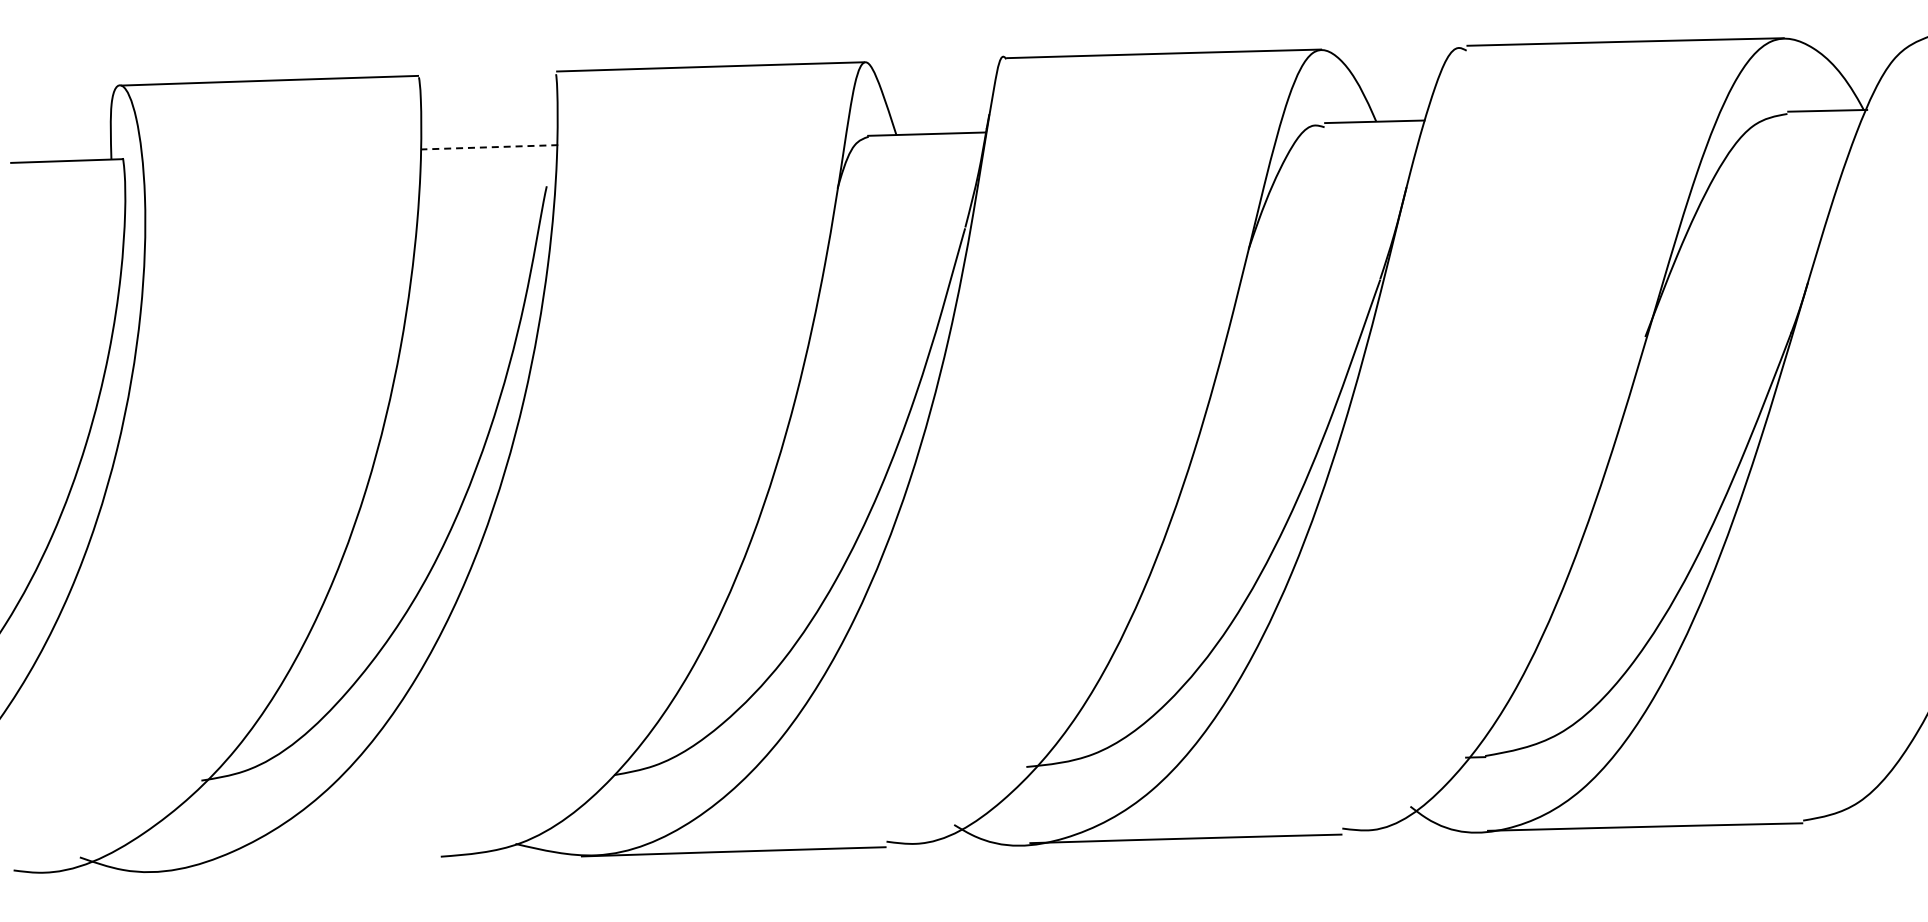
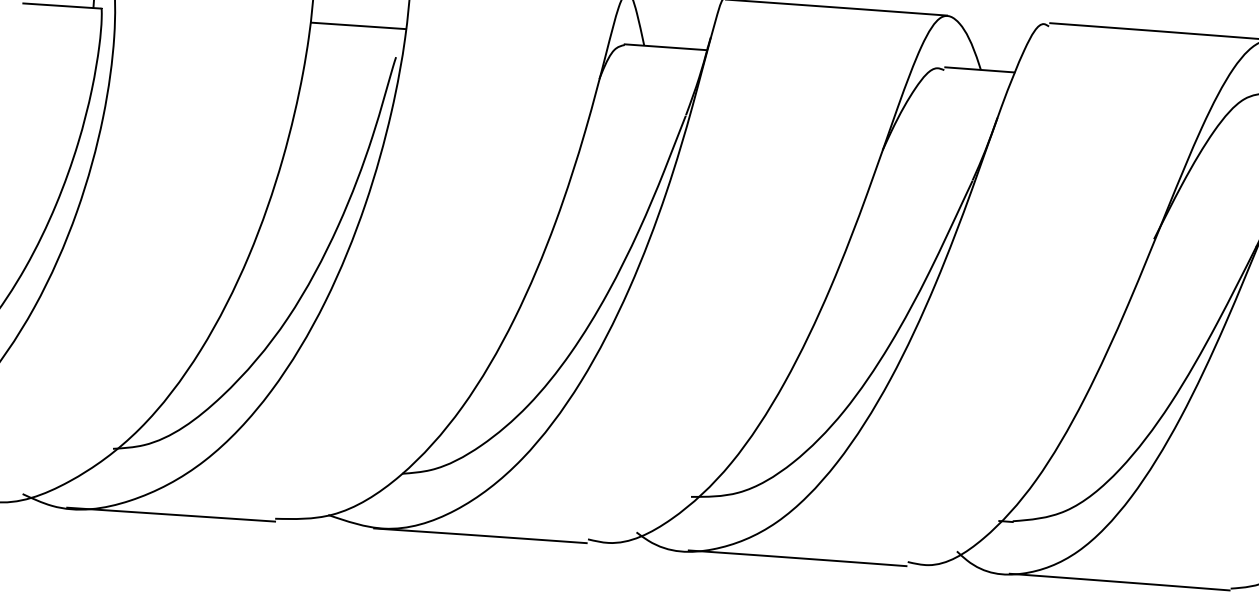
line: (489, 147) -> (358, 26), dashed -> solid
line: (292, 865) -> (170, 514), added

